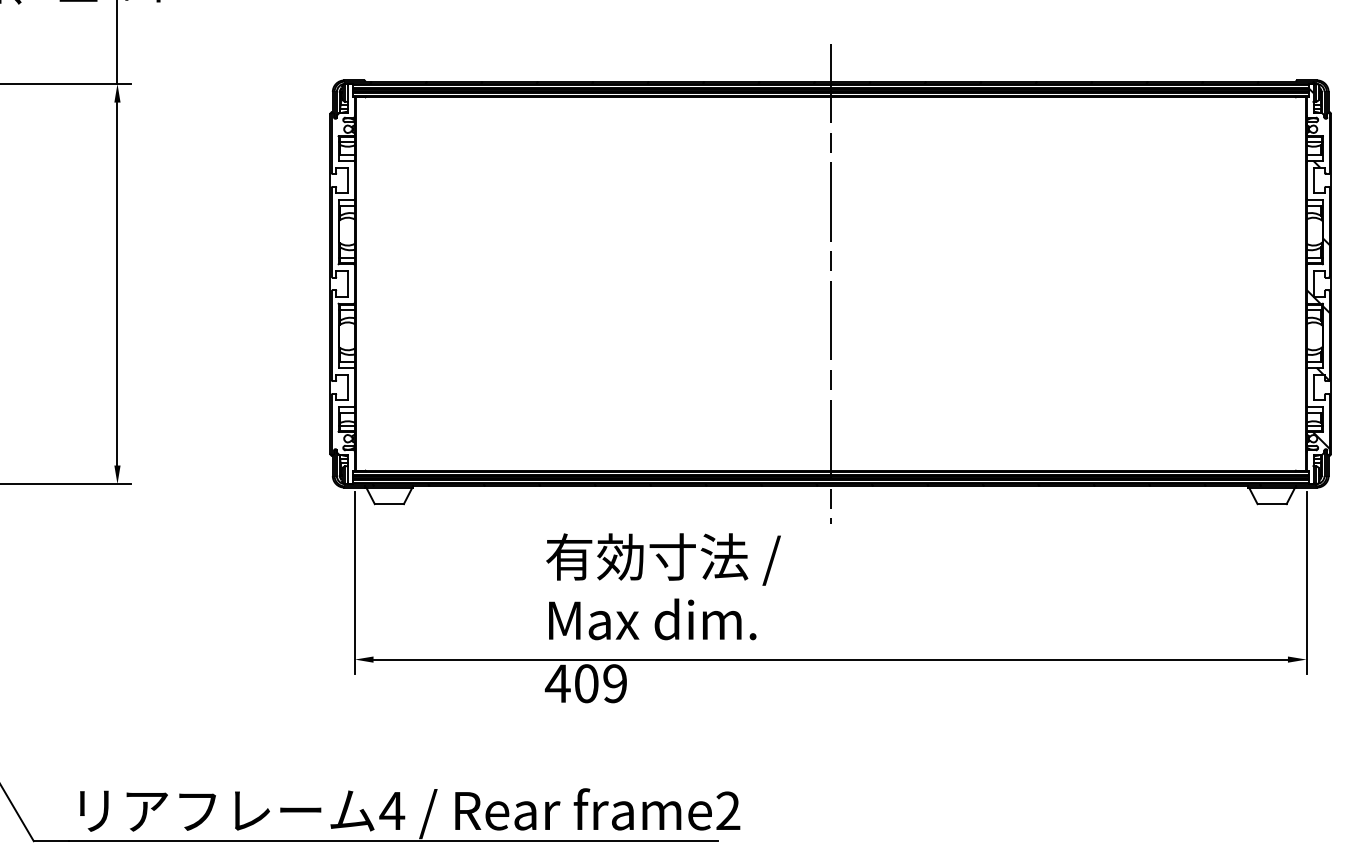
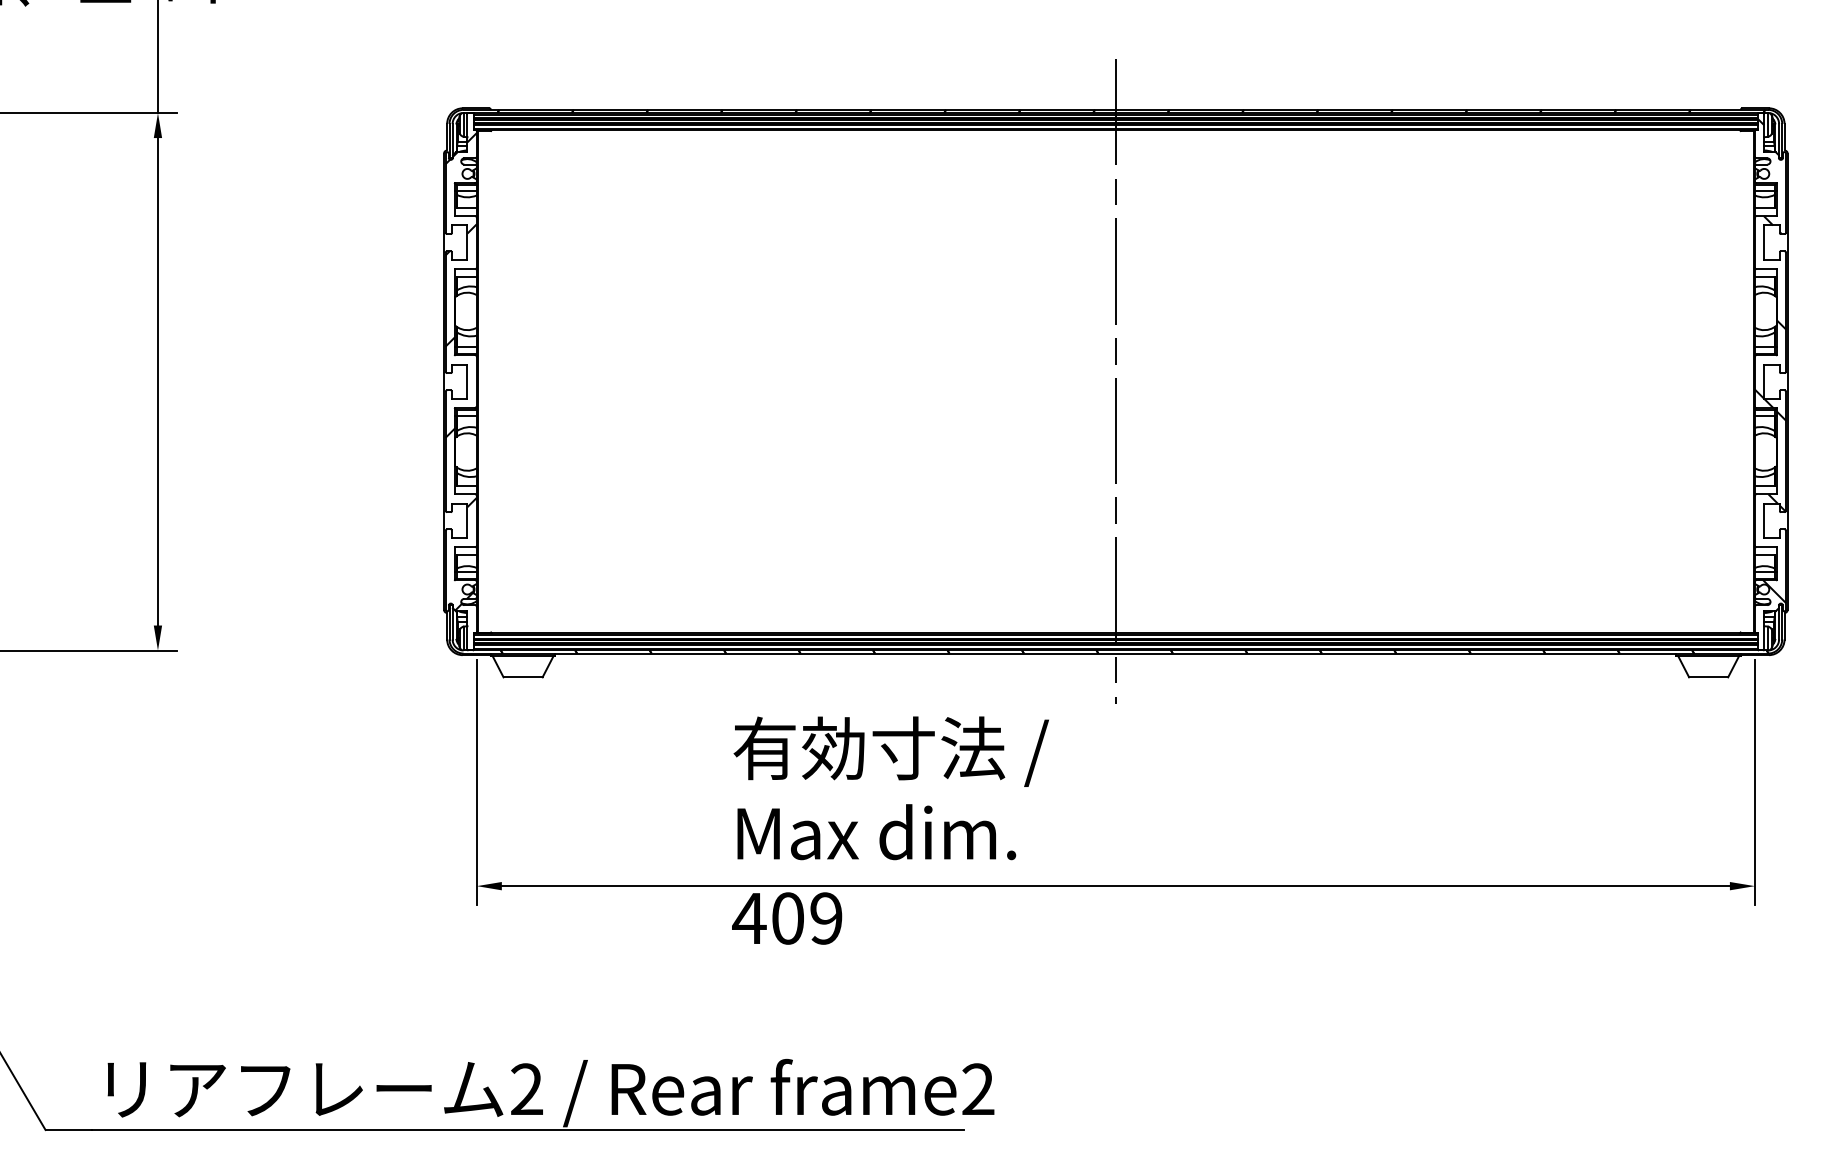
hatch: (342, 276) -> (460, 371), added
text: (391, 810) -> (526, 1088), 4 -> 2

